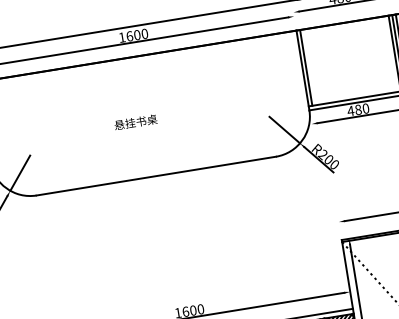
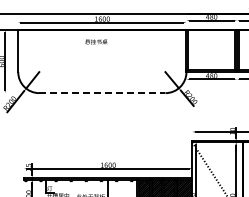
text: (136, 121) -> (96, 41), moved
line: (156, 176) -> (102, 93), solid -> dashed

